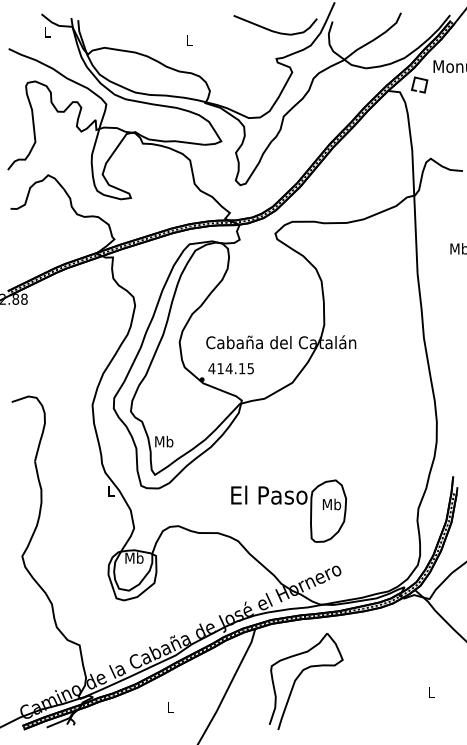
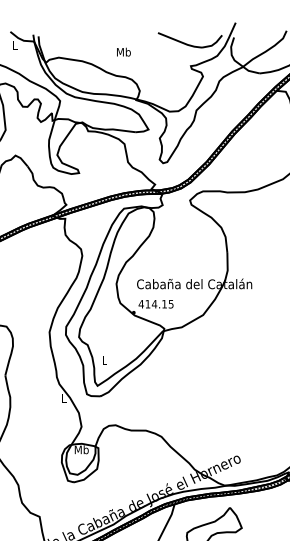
text: (189, 40) -> (124, 52), L -> Mb
text: (164, 441) -> (104, 360), Mb -> L
part: (288, 510) -> (200, 413), removed

